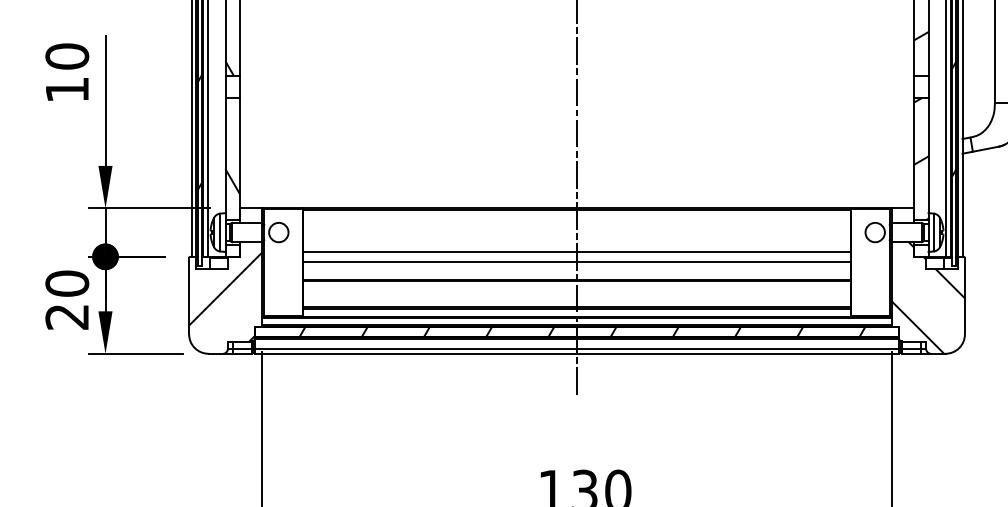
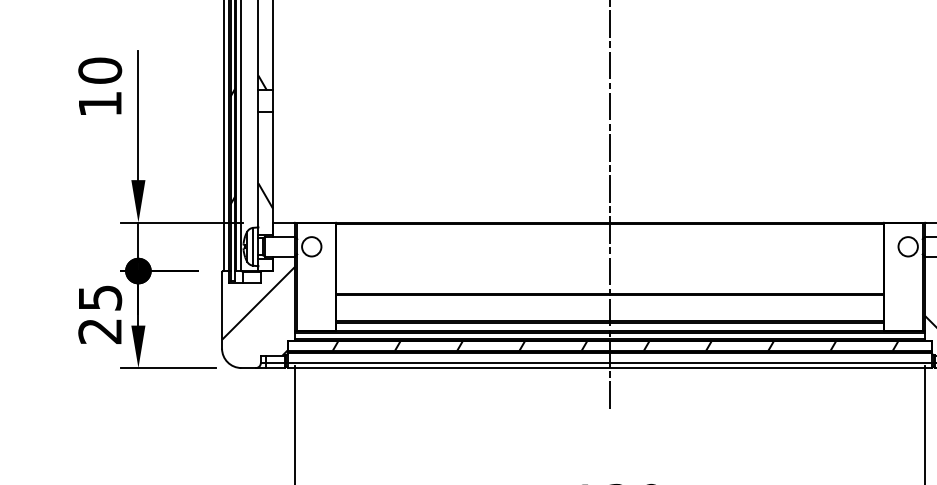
line: (576, 251) -> (609, 265), removed
line: (576, 261) -> (609, 275), removed
text: (67, 283) -> (100, 297), 20 -> 25

